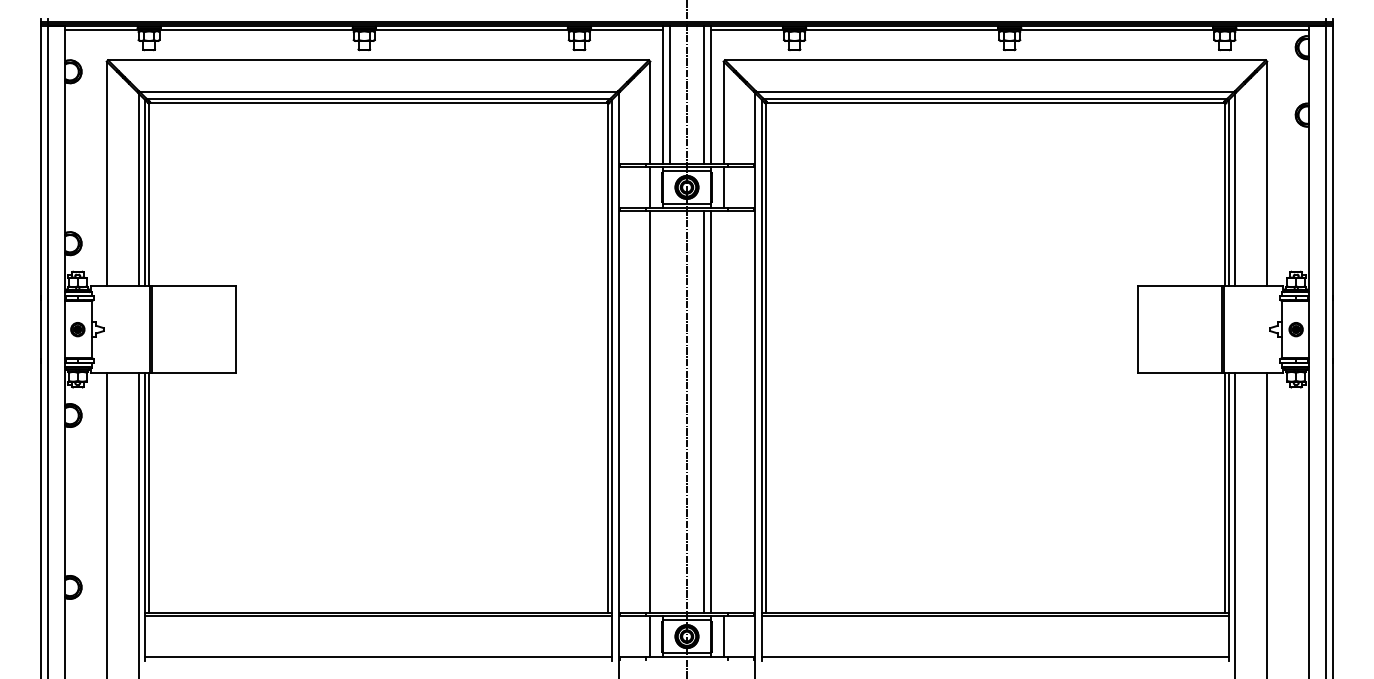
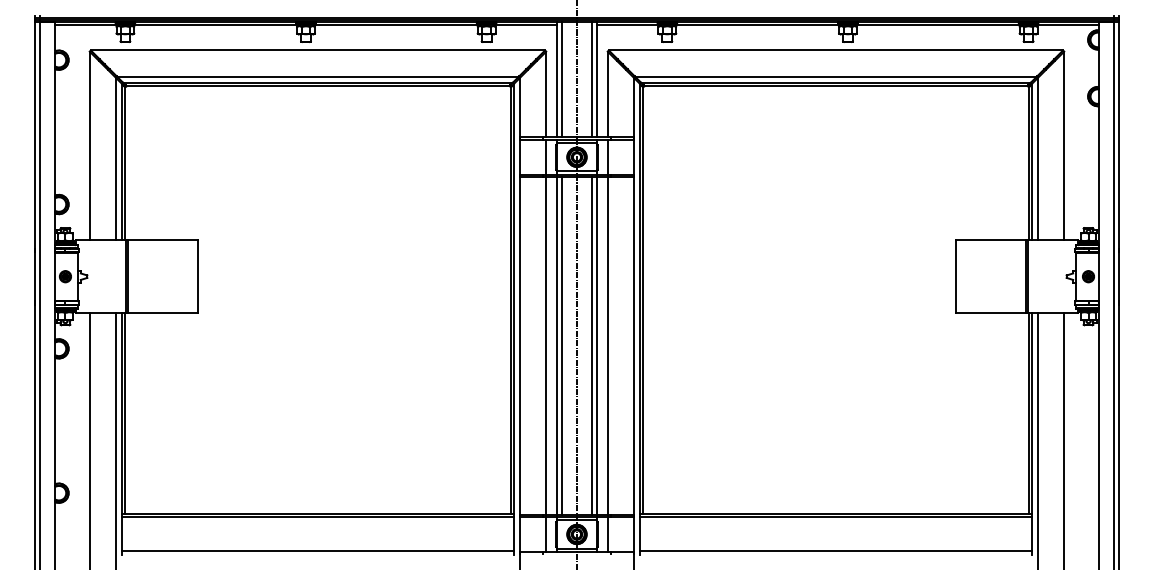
line: (662, 411) -> (556, 345), added
line: (669, 411) -> (562, 345), added
line: (723, 411) -> (607, 345), added

